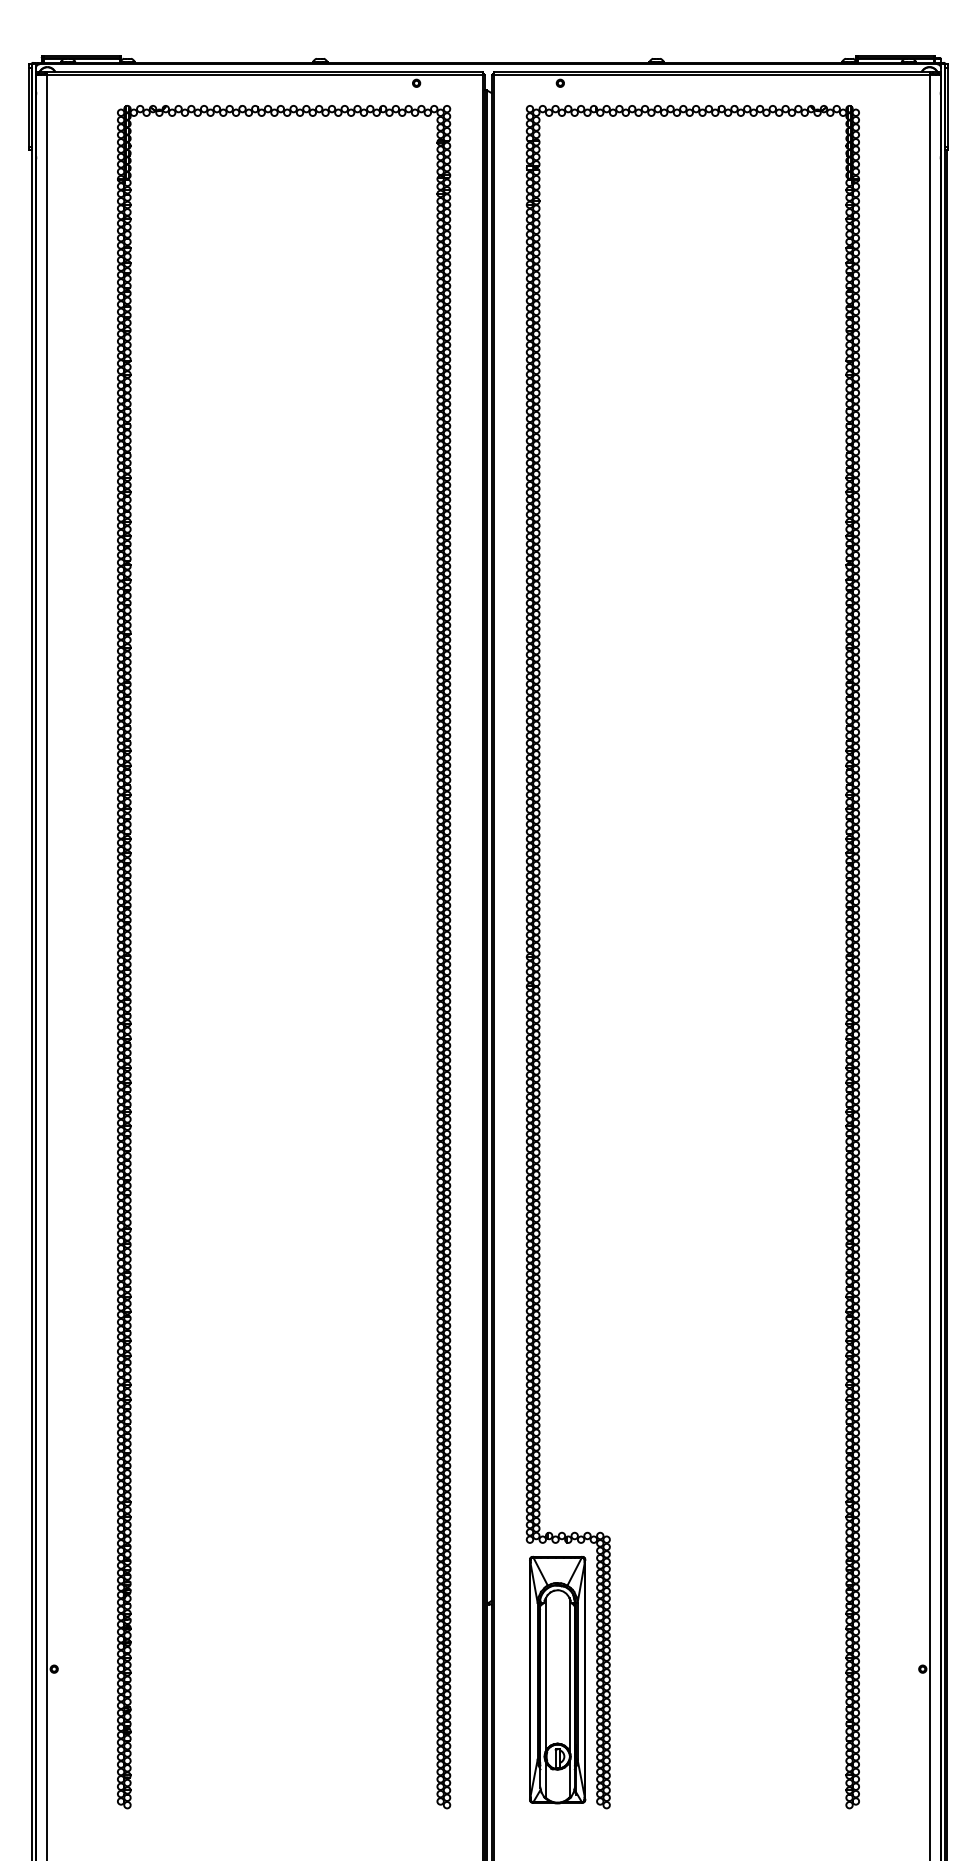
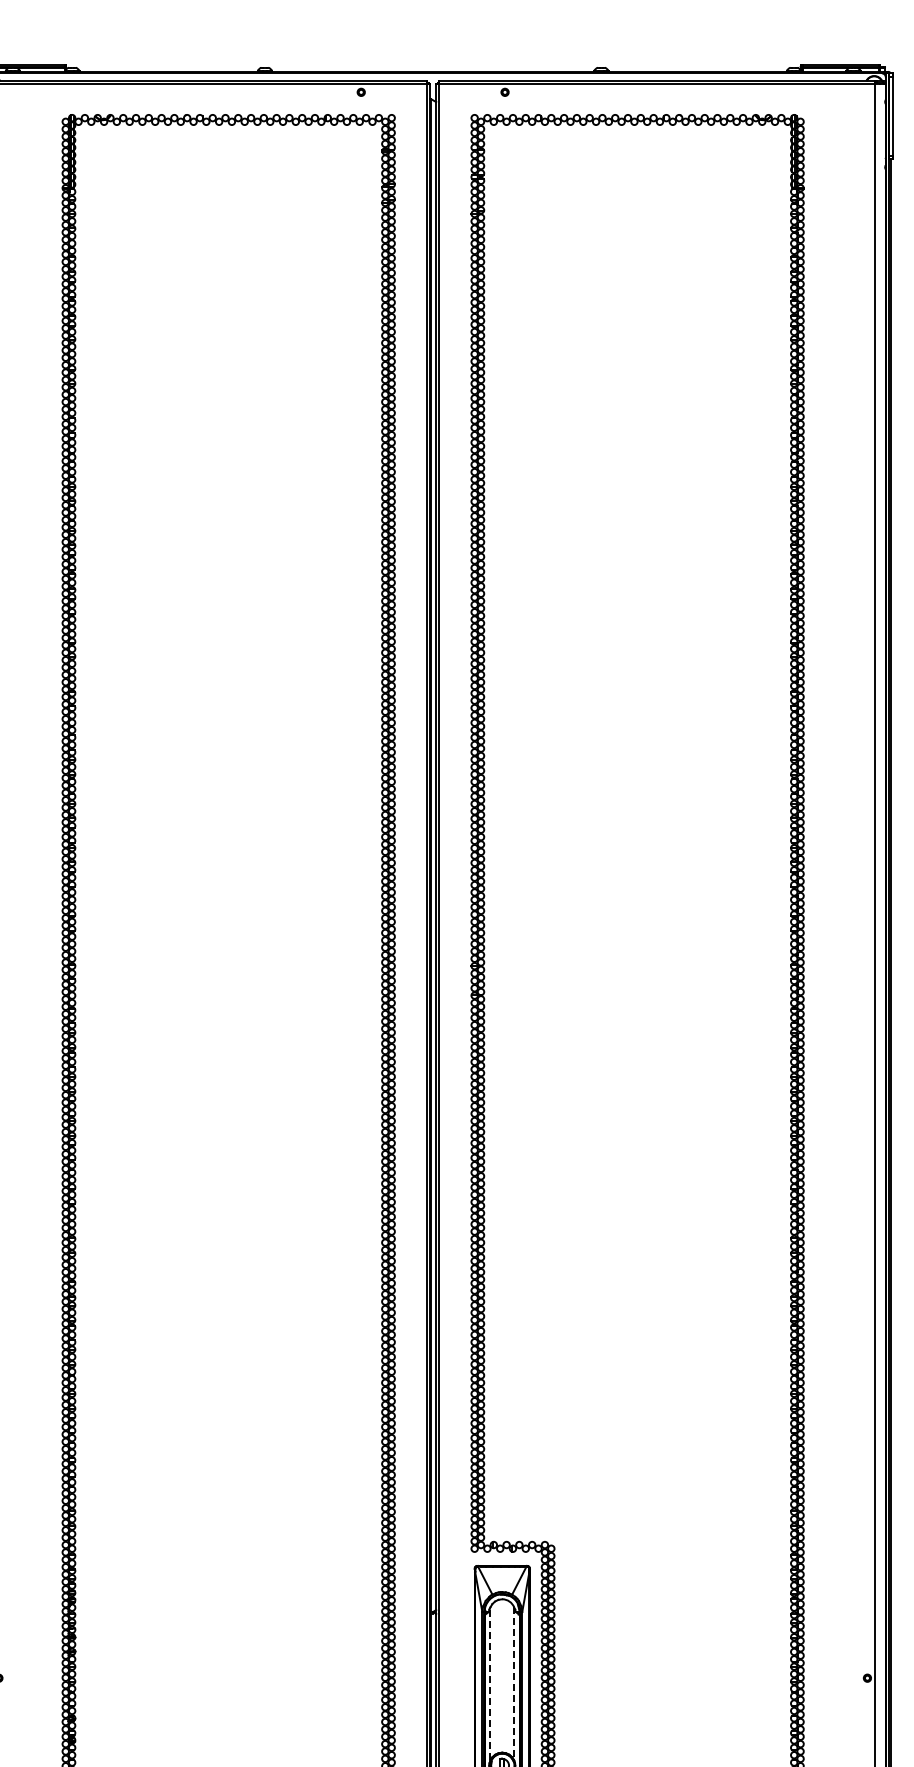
line: (545, 1674) -> (490, 1683), solid -> dashed
line: (569, 1674) -> (514, 1683), solid -> dashed

